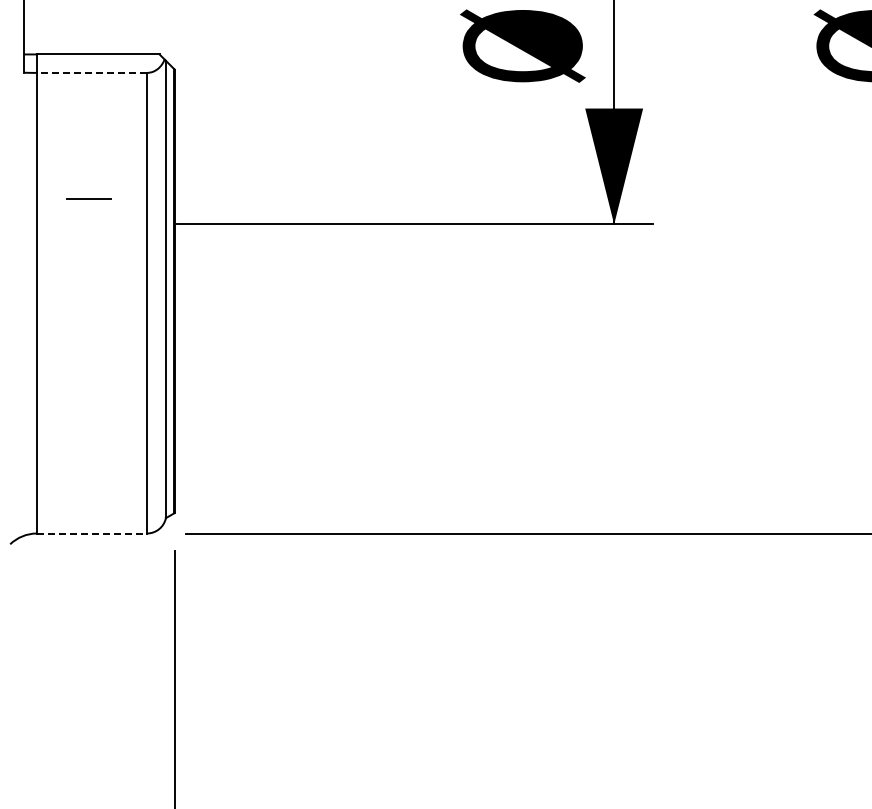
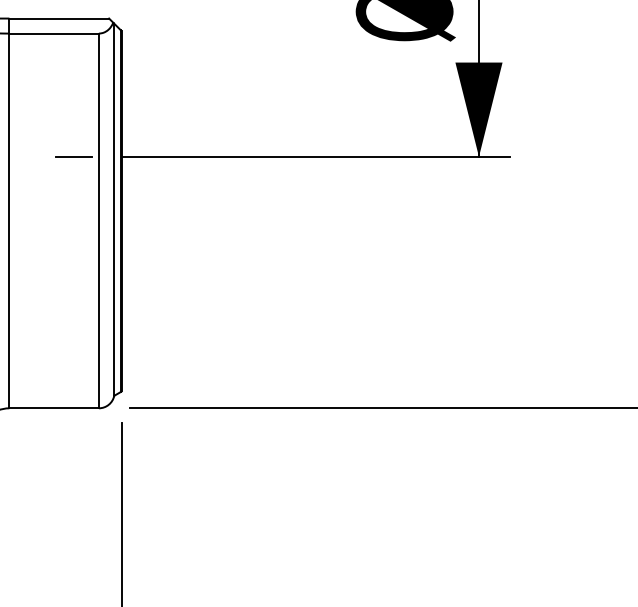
line: (92, 72) -> (54, 33), dashed -> solid
line: (88, 198) -> (73, 156), moved
line: (92, 533) -> (54, 408), dashed -> solid

